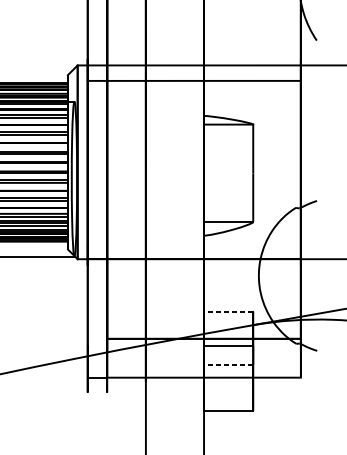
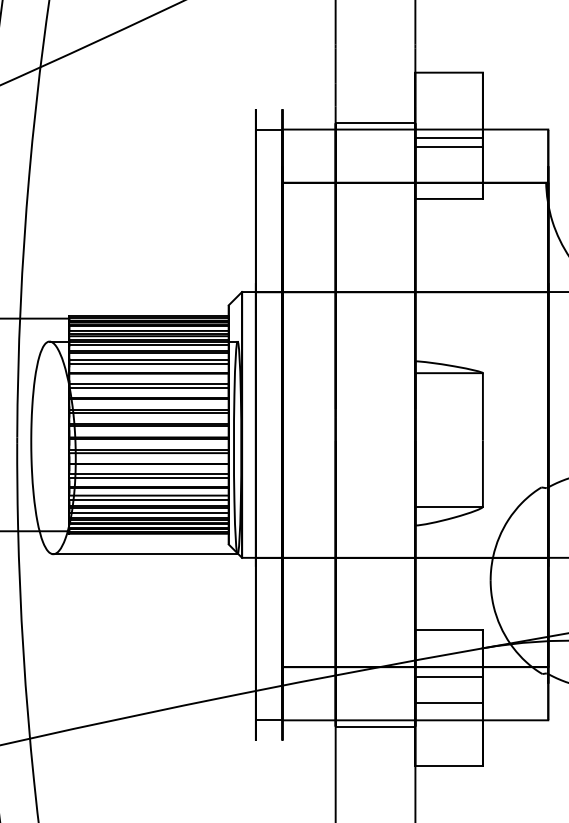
line: (193, 81) -> (401, 292), moved
line: (228, 311) -> (449, 629), dashed -> solid
line: (228, 364) -> (449, 702), dashed -> solid
line: (174, 382) -> (375, 727), added

